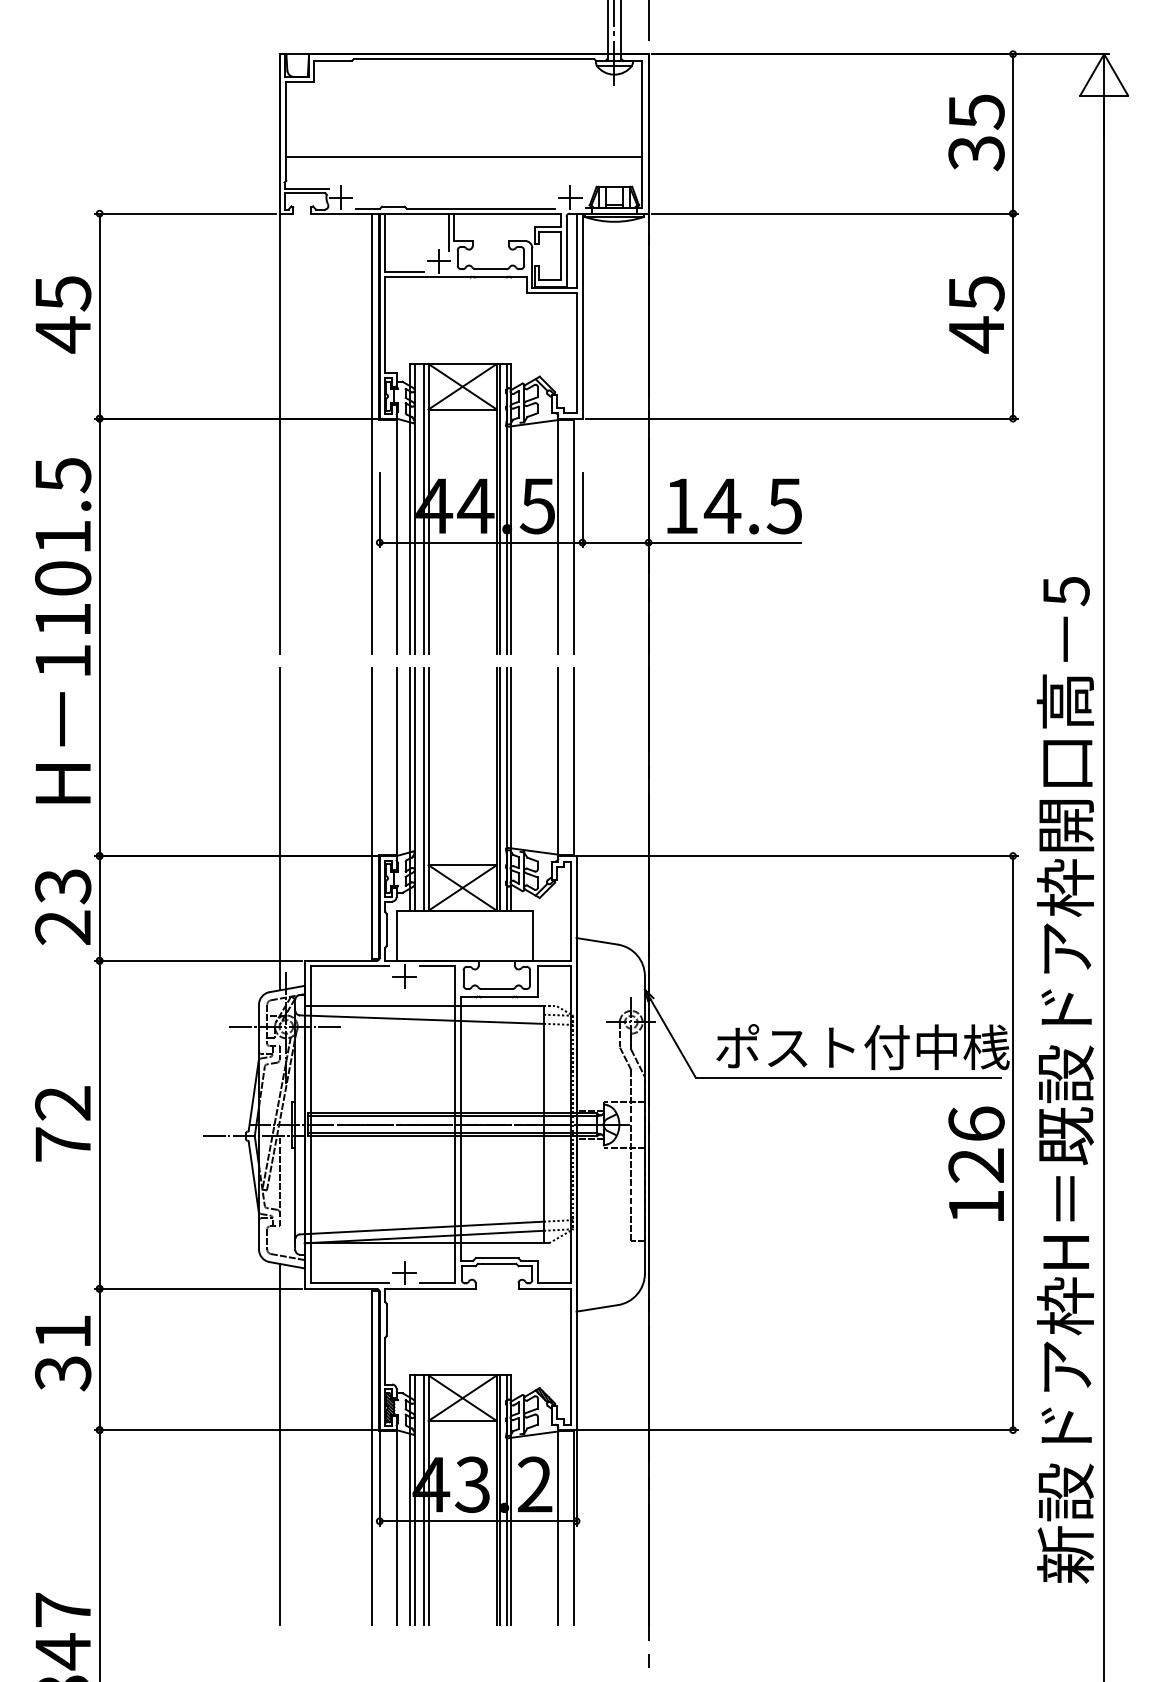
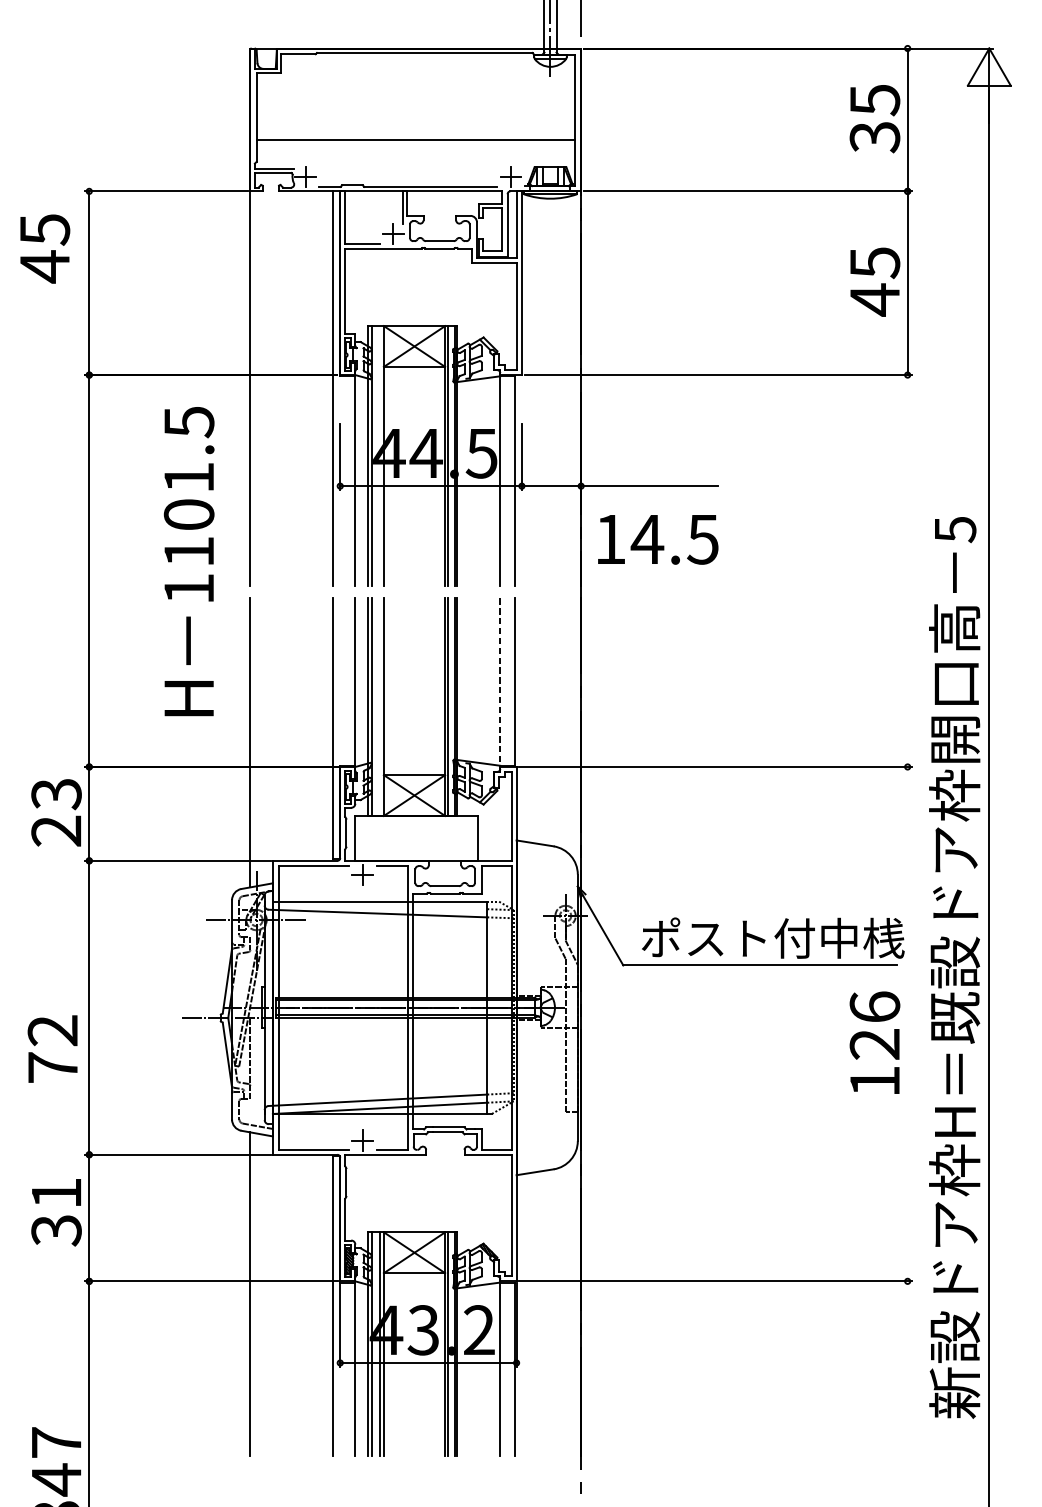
text: (63, 314) -> (45, 248), moved
text: (734, 506) -> (658, 539), moved
line: (423, 508) -> (379, 455), removed
text: (63, 630) -> (189, 561), moved
line: (558, 761) -> (500, 682), solid -> dashed
line: (423, 788) -> (379, 706), removed
text: (62, 1123) -> (52, 1048), moved
line: (1013, 1143) -> (908, 1024), removed

